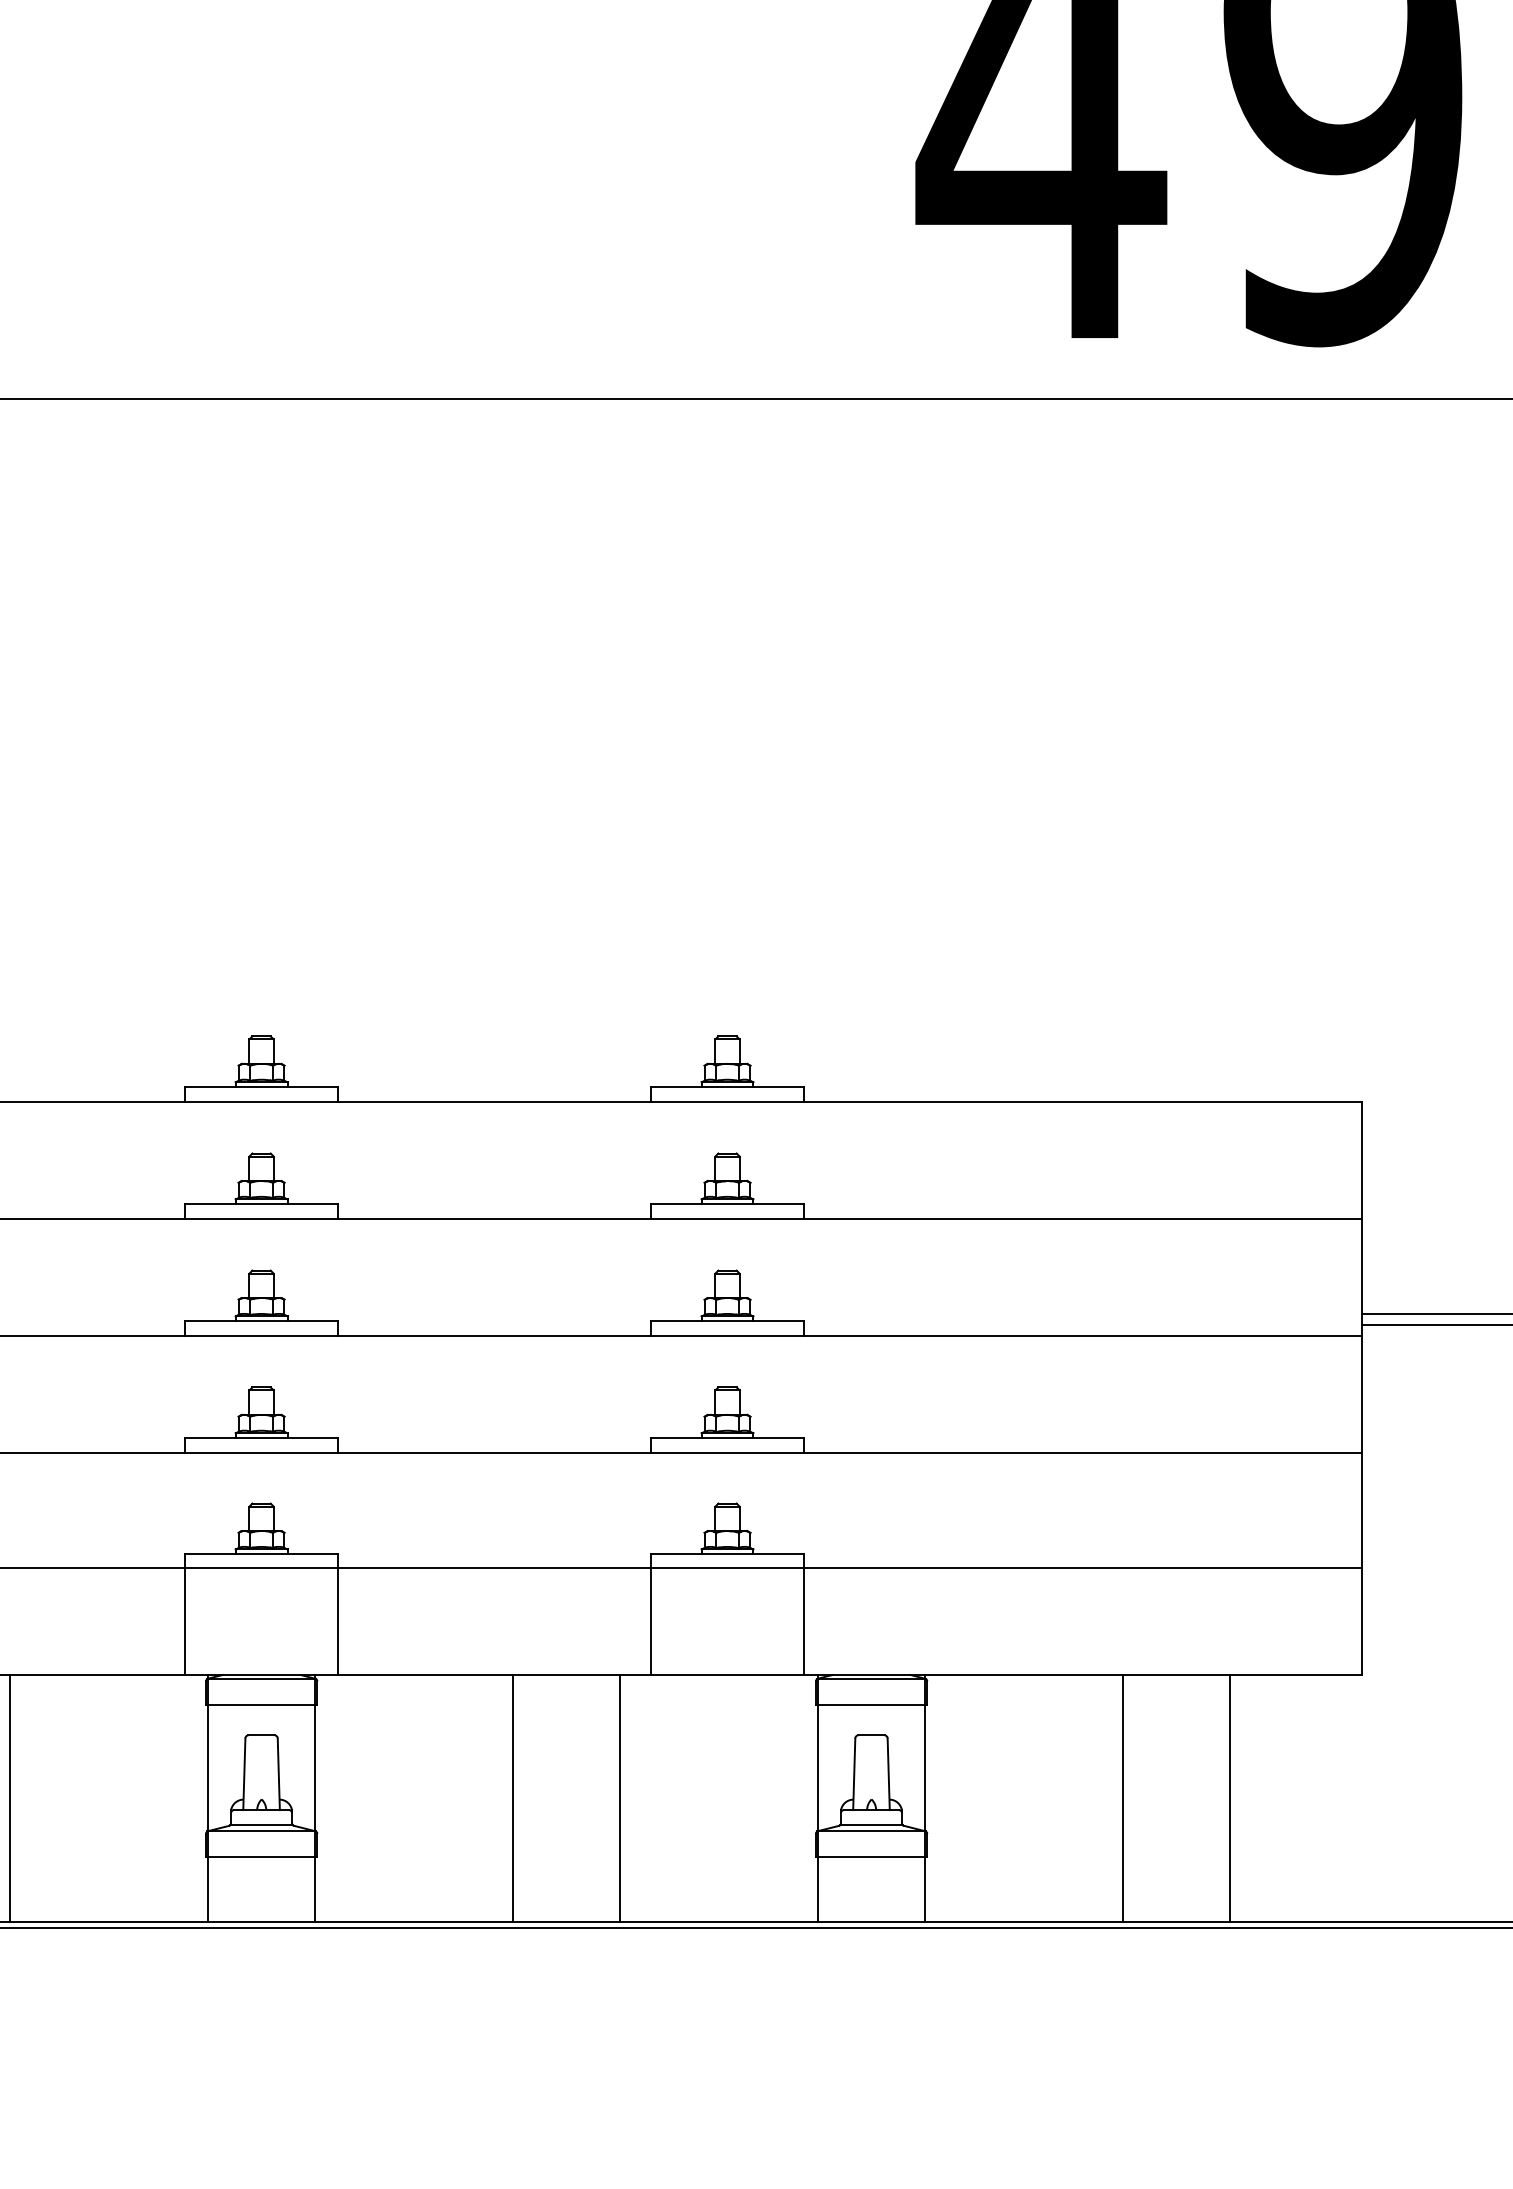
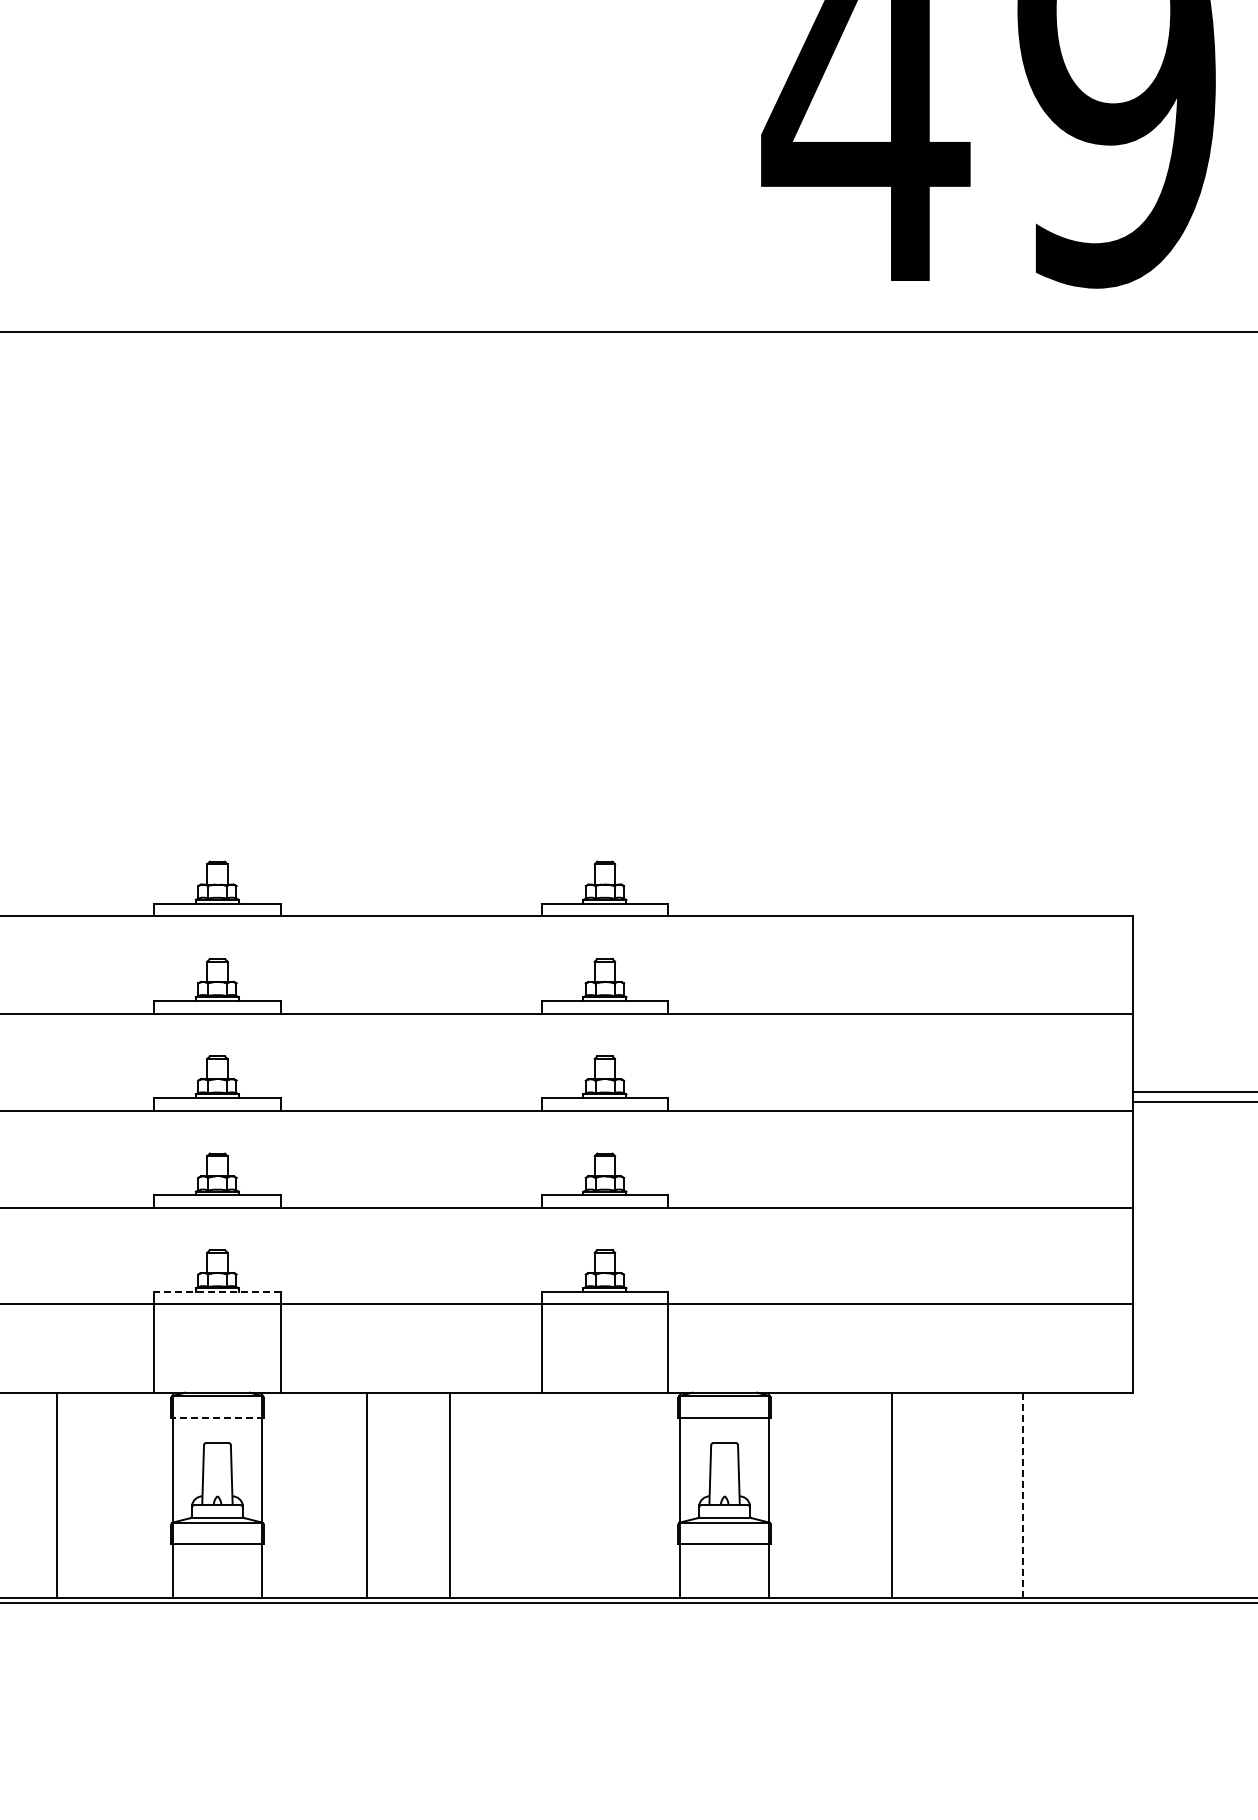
line: (260, 1554) -> (216, 1292), solid -> dashed
line: (261, 1704) -> (217, 1417), solid -> dashed
line: (10, 1798) -> (57, 1495), moved
line: (512, 1798) -> (366, 1495), moved
line: (620, 1798) -> (450, 1495), moved
line: (1122, 1798) -> (891, 1495), moved
line: (1229, 1798) -> (1022, 1495), solid -> dashed

